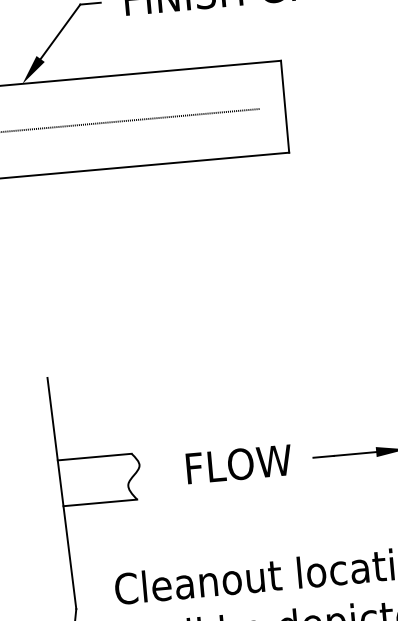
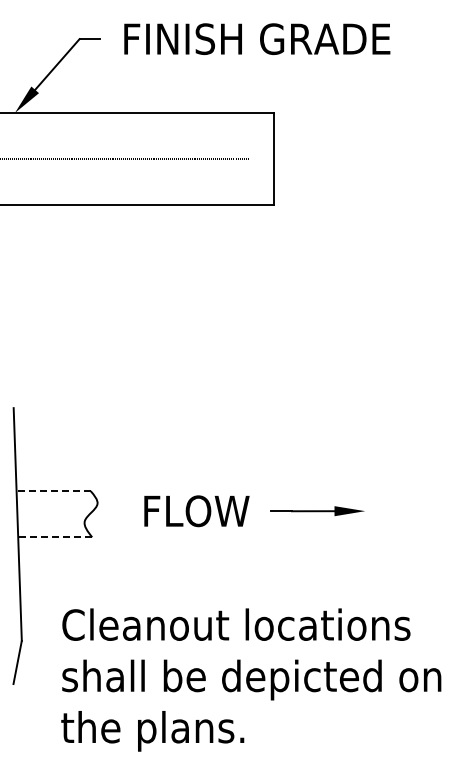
line: (94, 457) -> (53, 491), solid -> dashed
line: (99, 503) -> (54, 537), solid -> dashed

